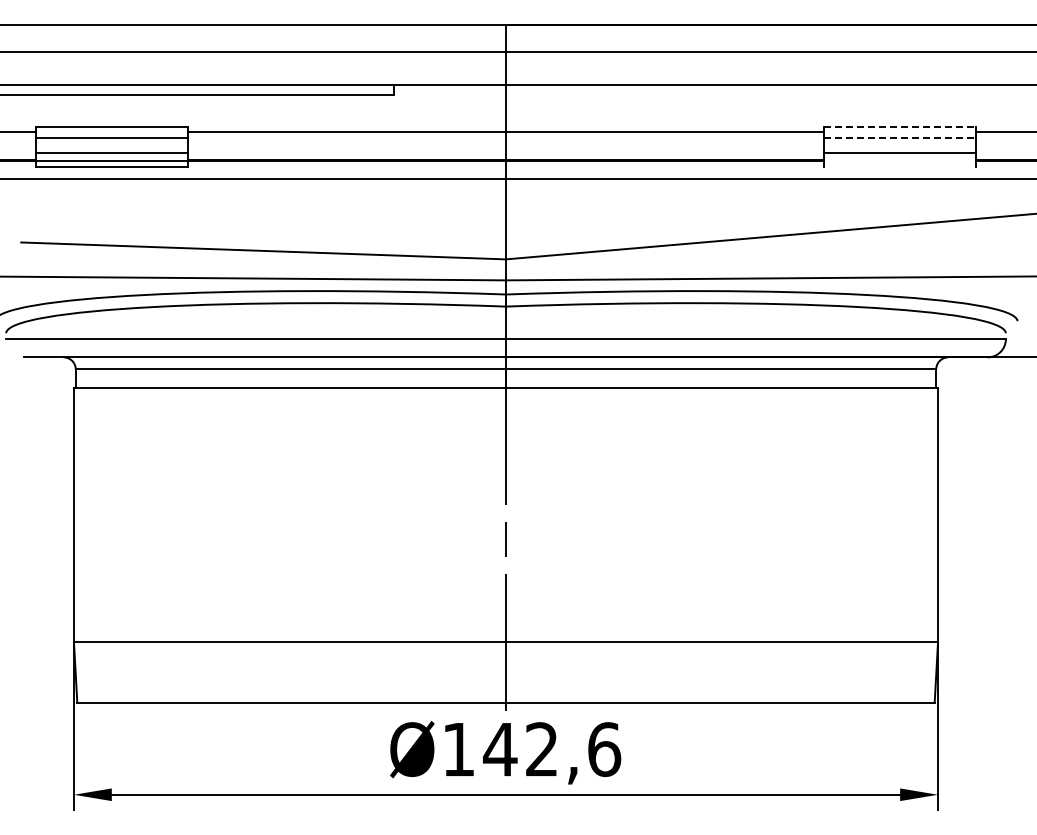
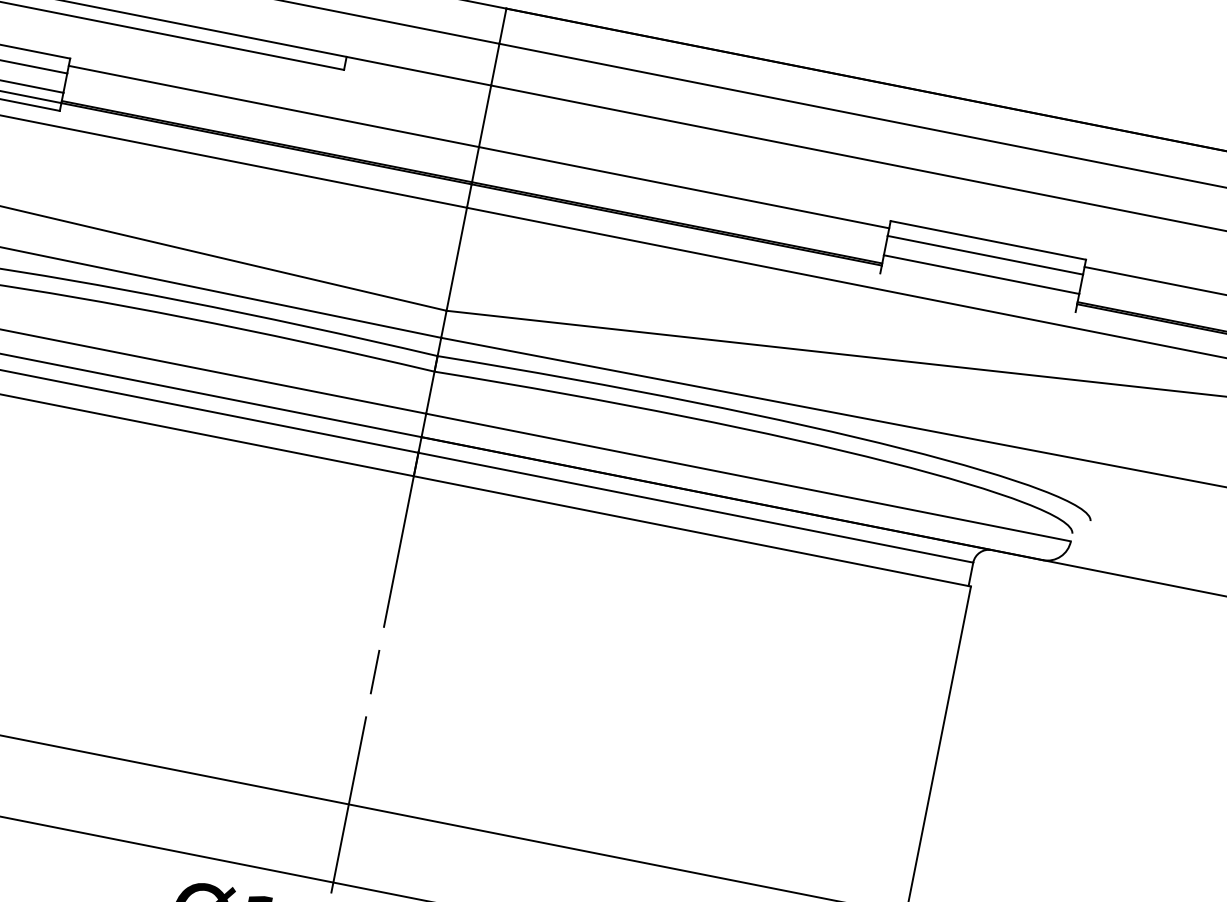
line: (899, 126) -> (987, 239), dashed -> solid
line: (899, 138) -> (984, 255), dashed -> solid

